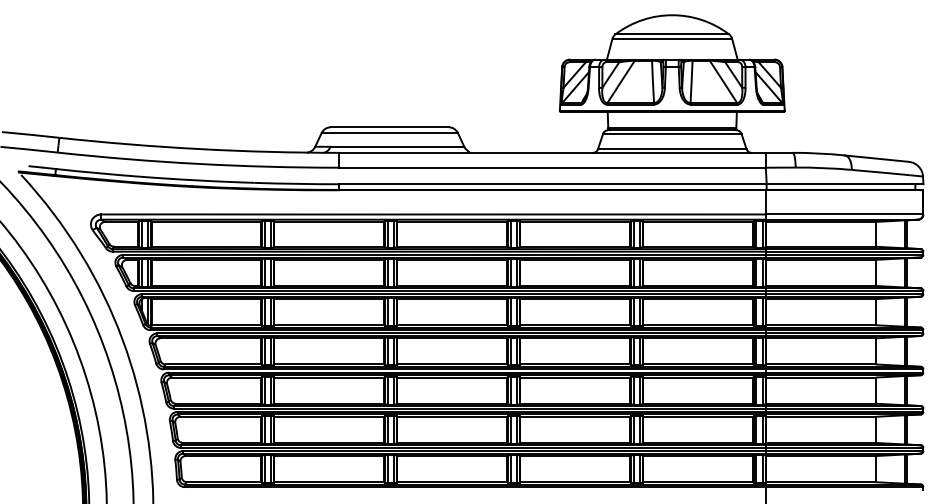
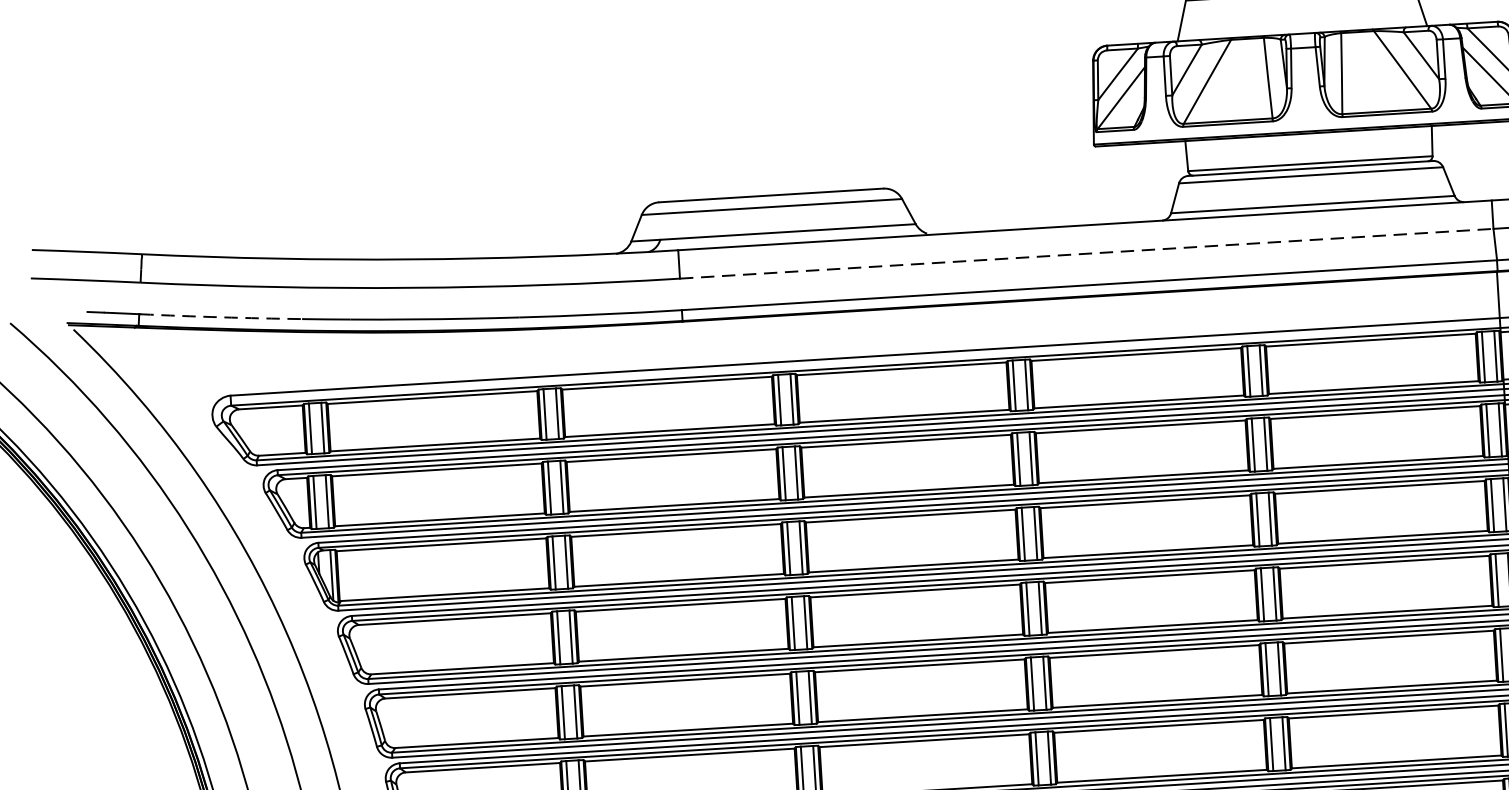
line: (553, 167) -> (1088, 253), solid -> dashed
arc: (98, 173) -> (220, 317), solid -> dashed

